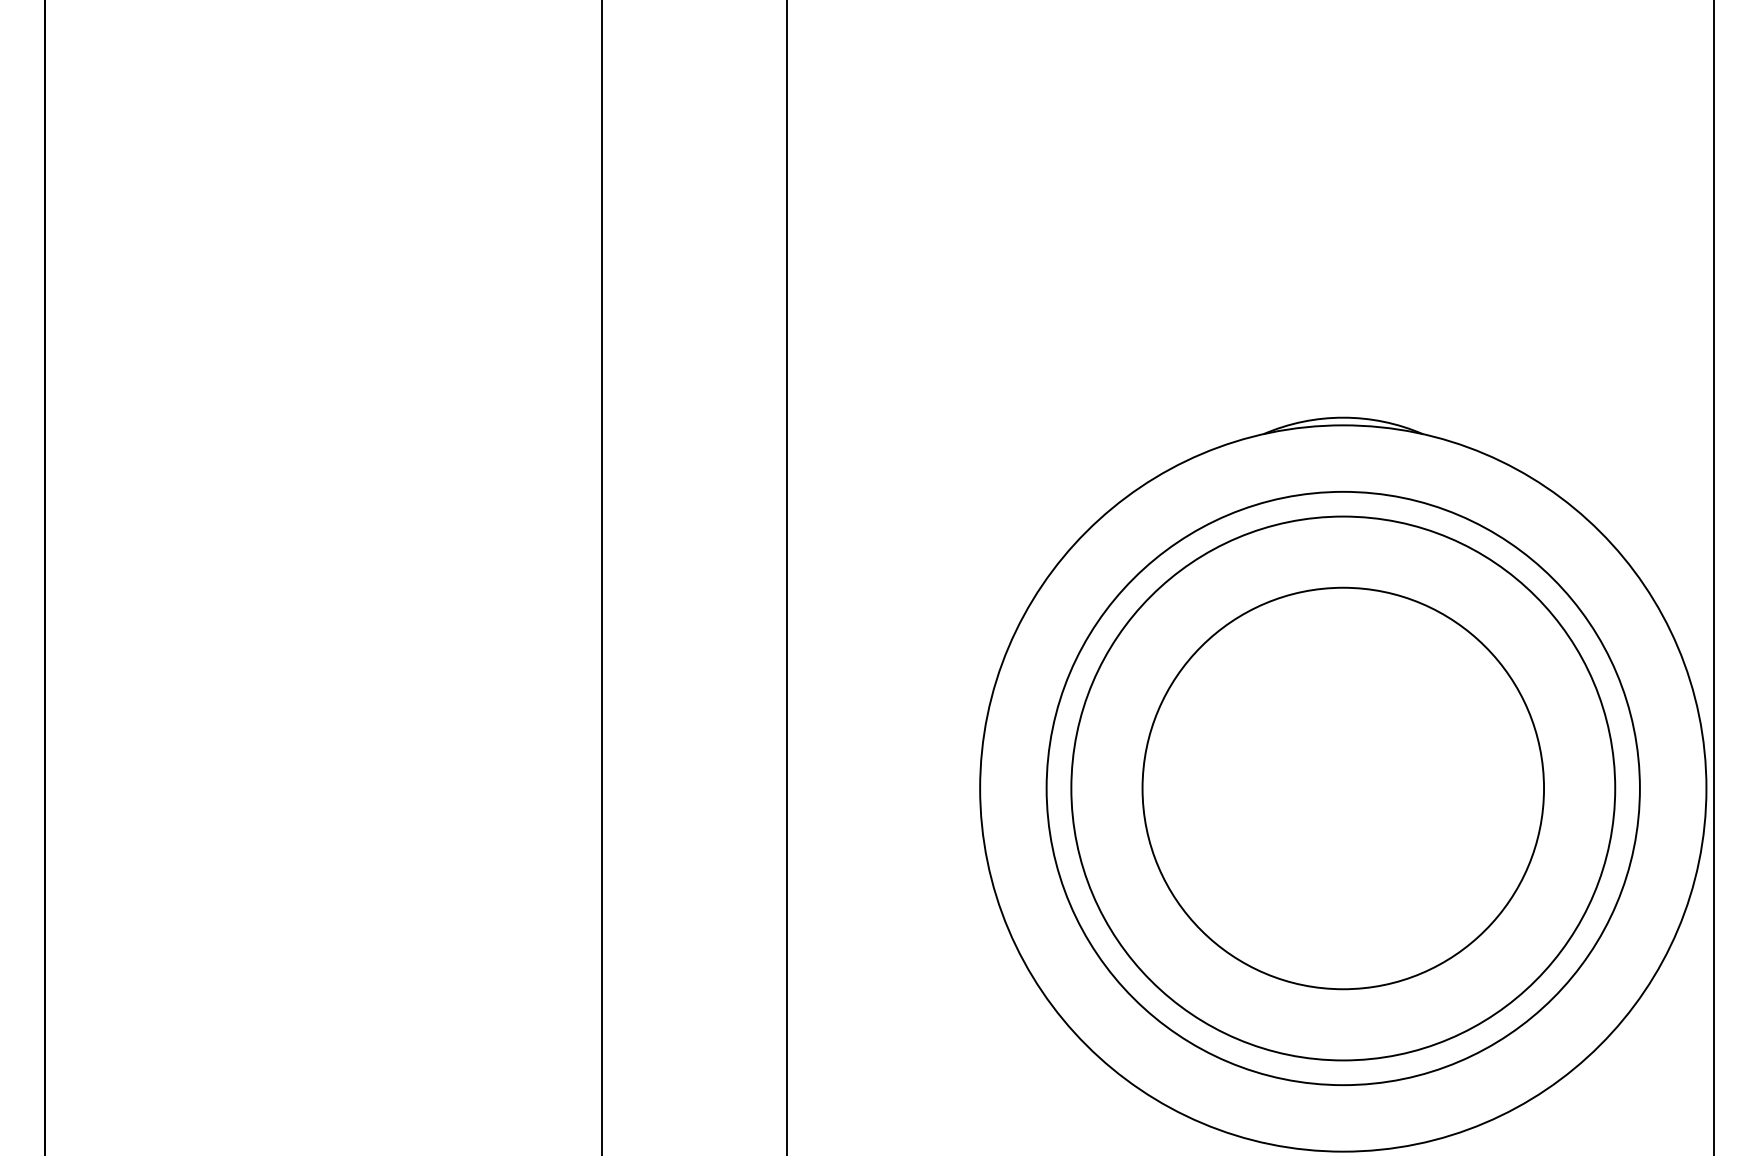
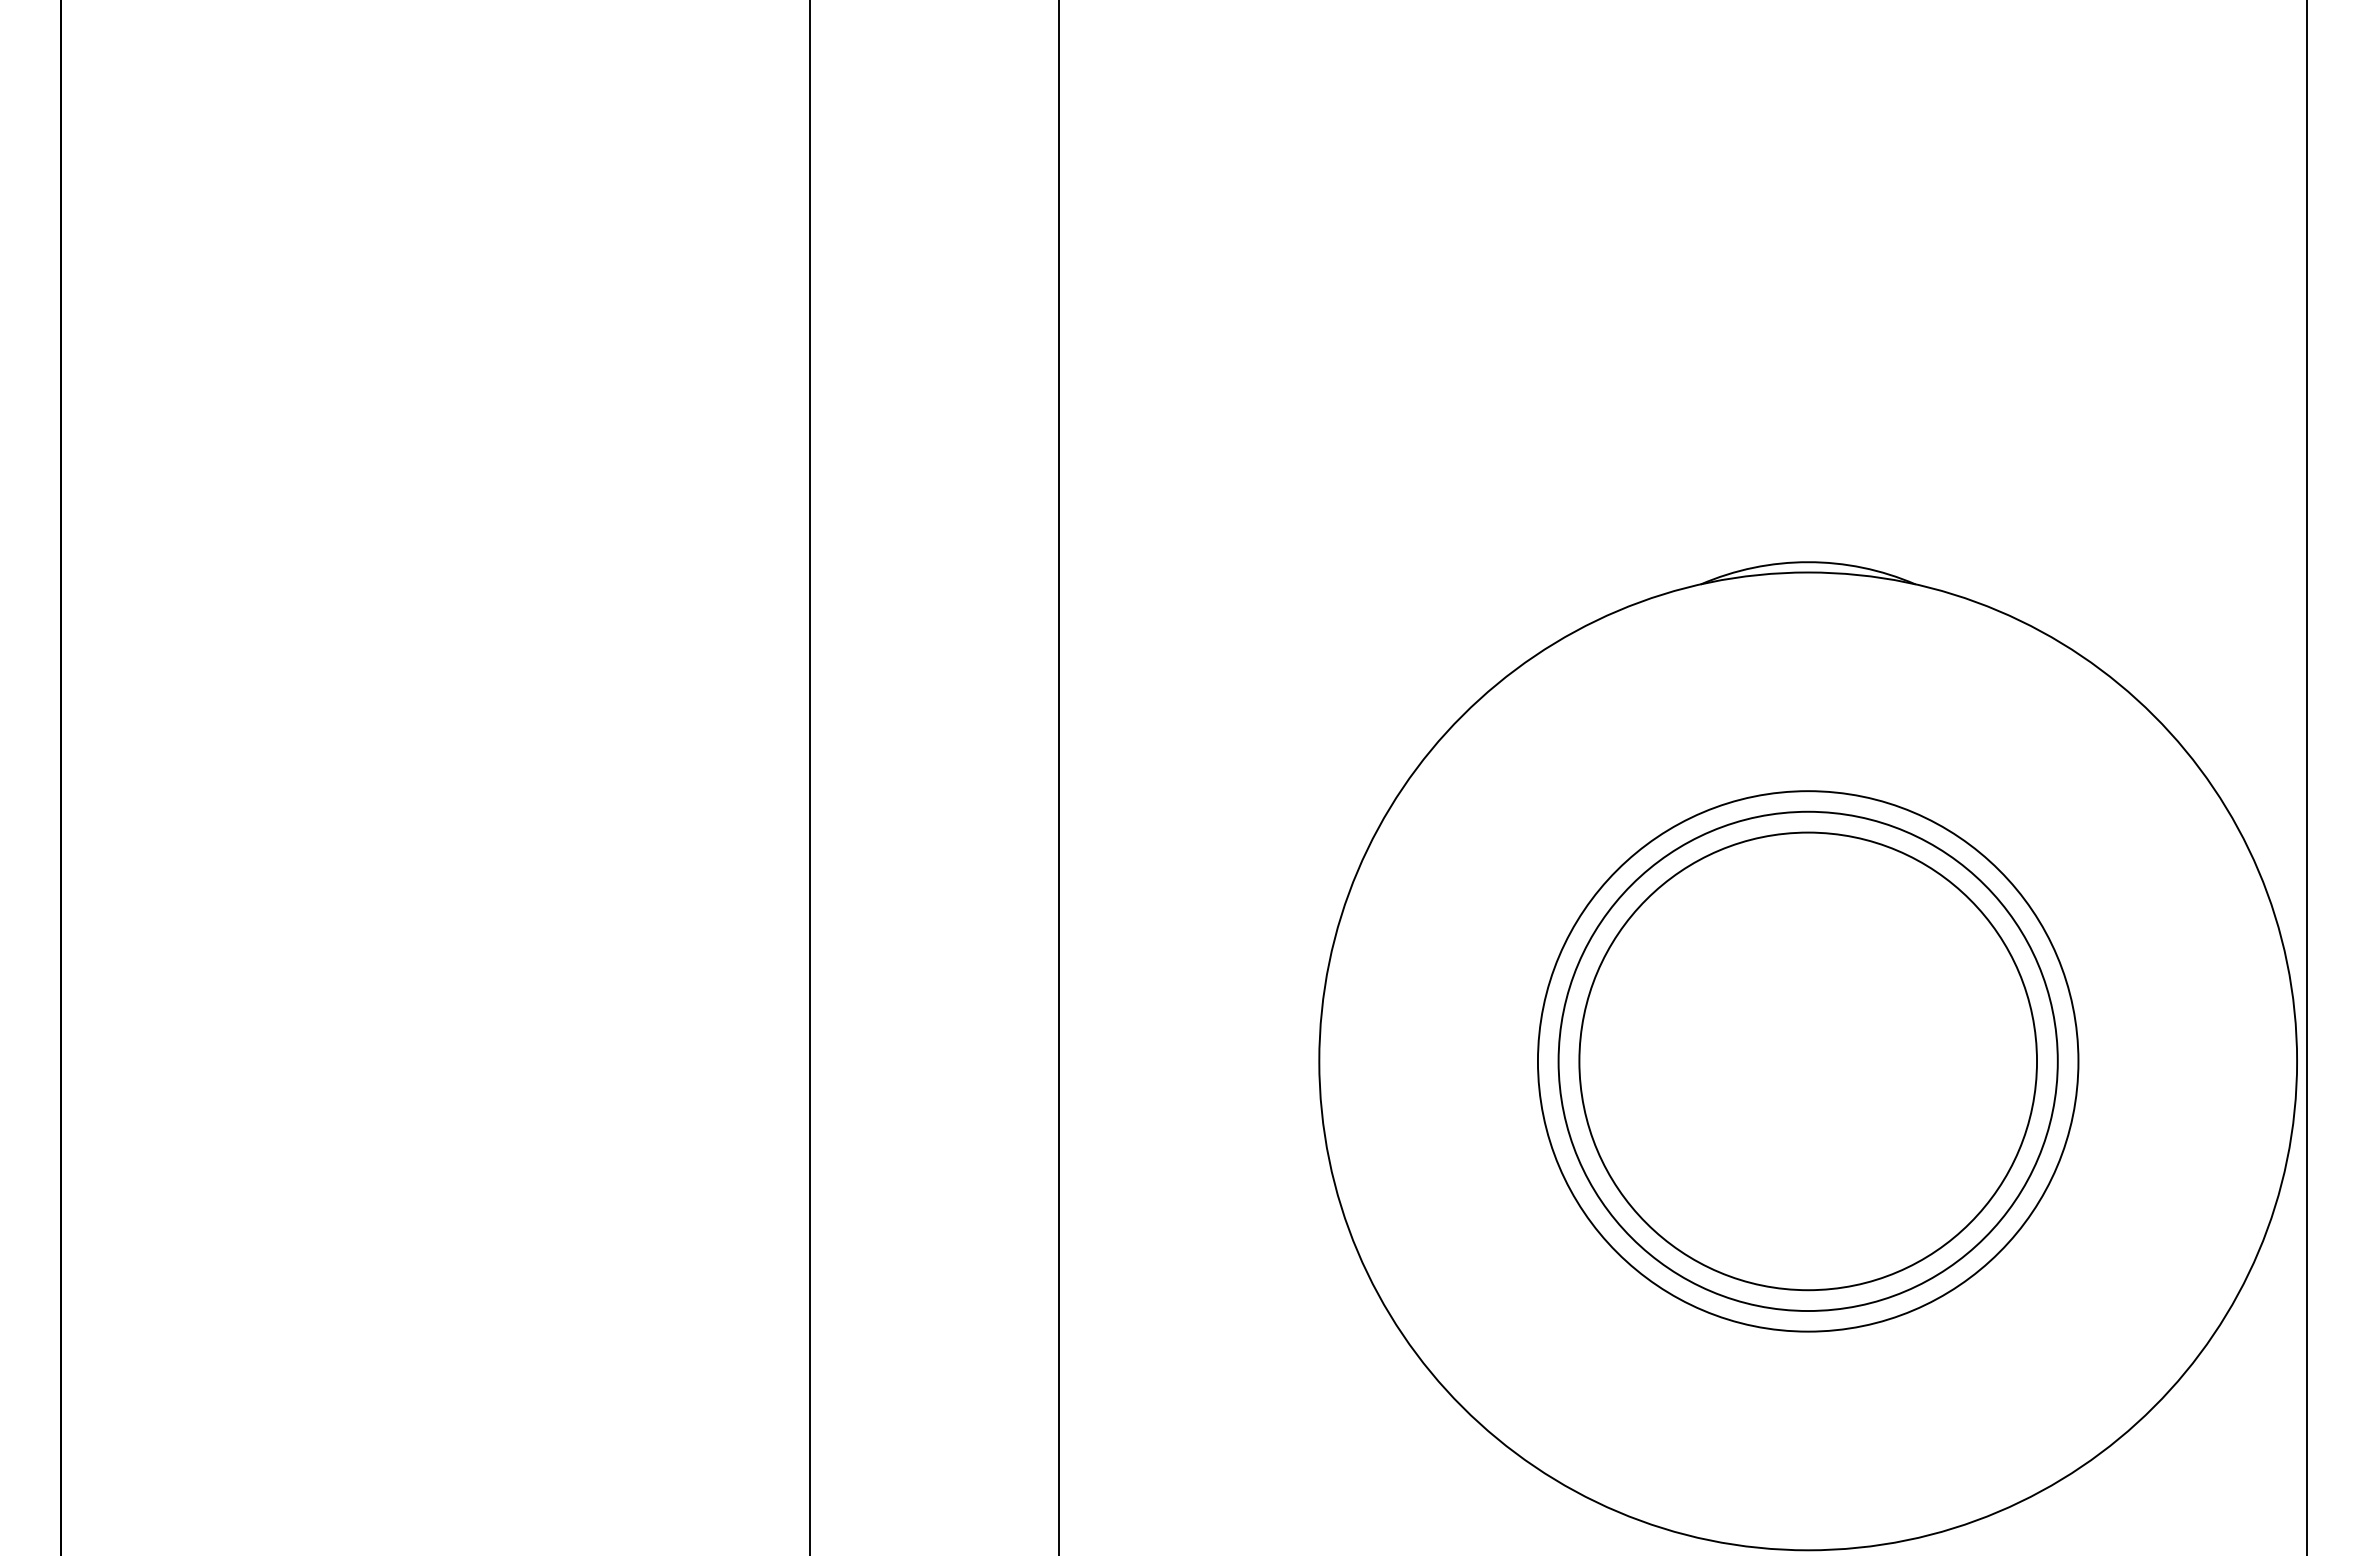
circle: (1342, 788) -> (1807, 1061), size x0.62
circle: (1343, 788) -> (1808, 1061), size x0.62

